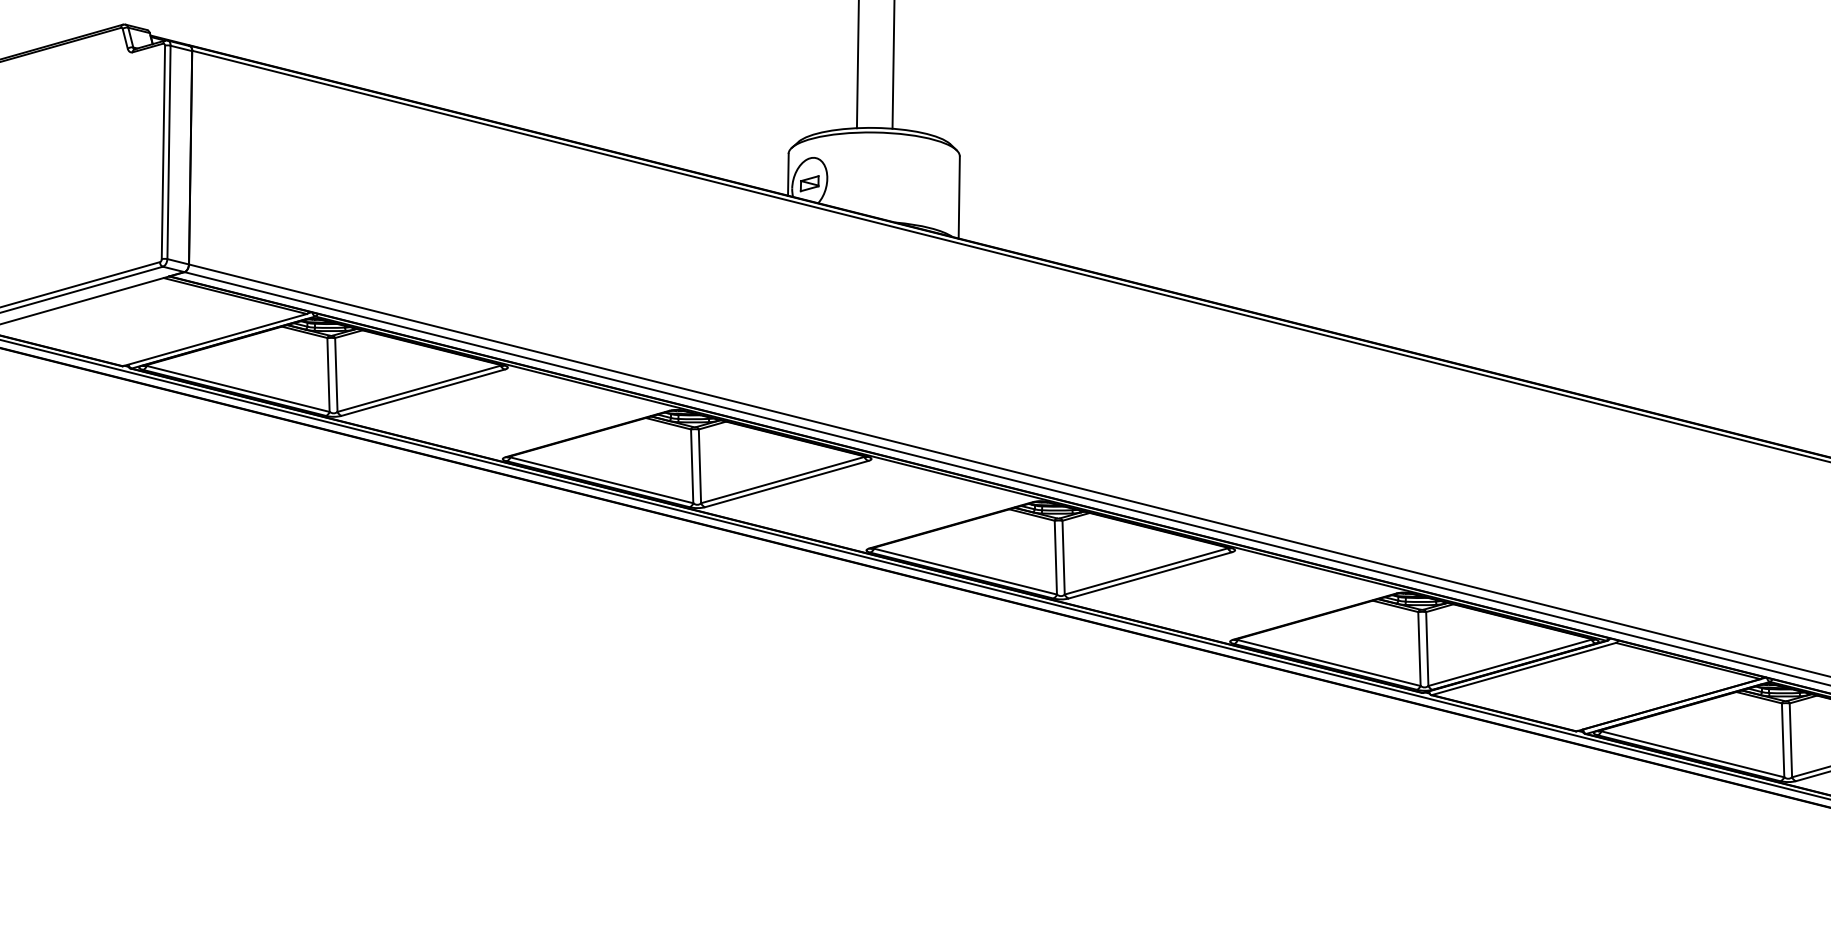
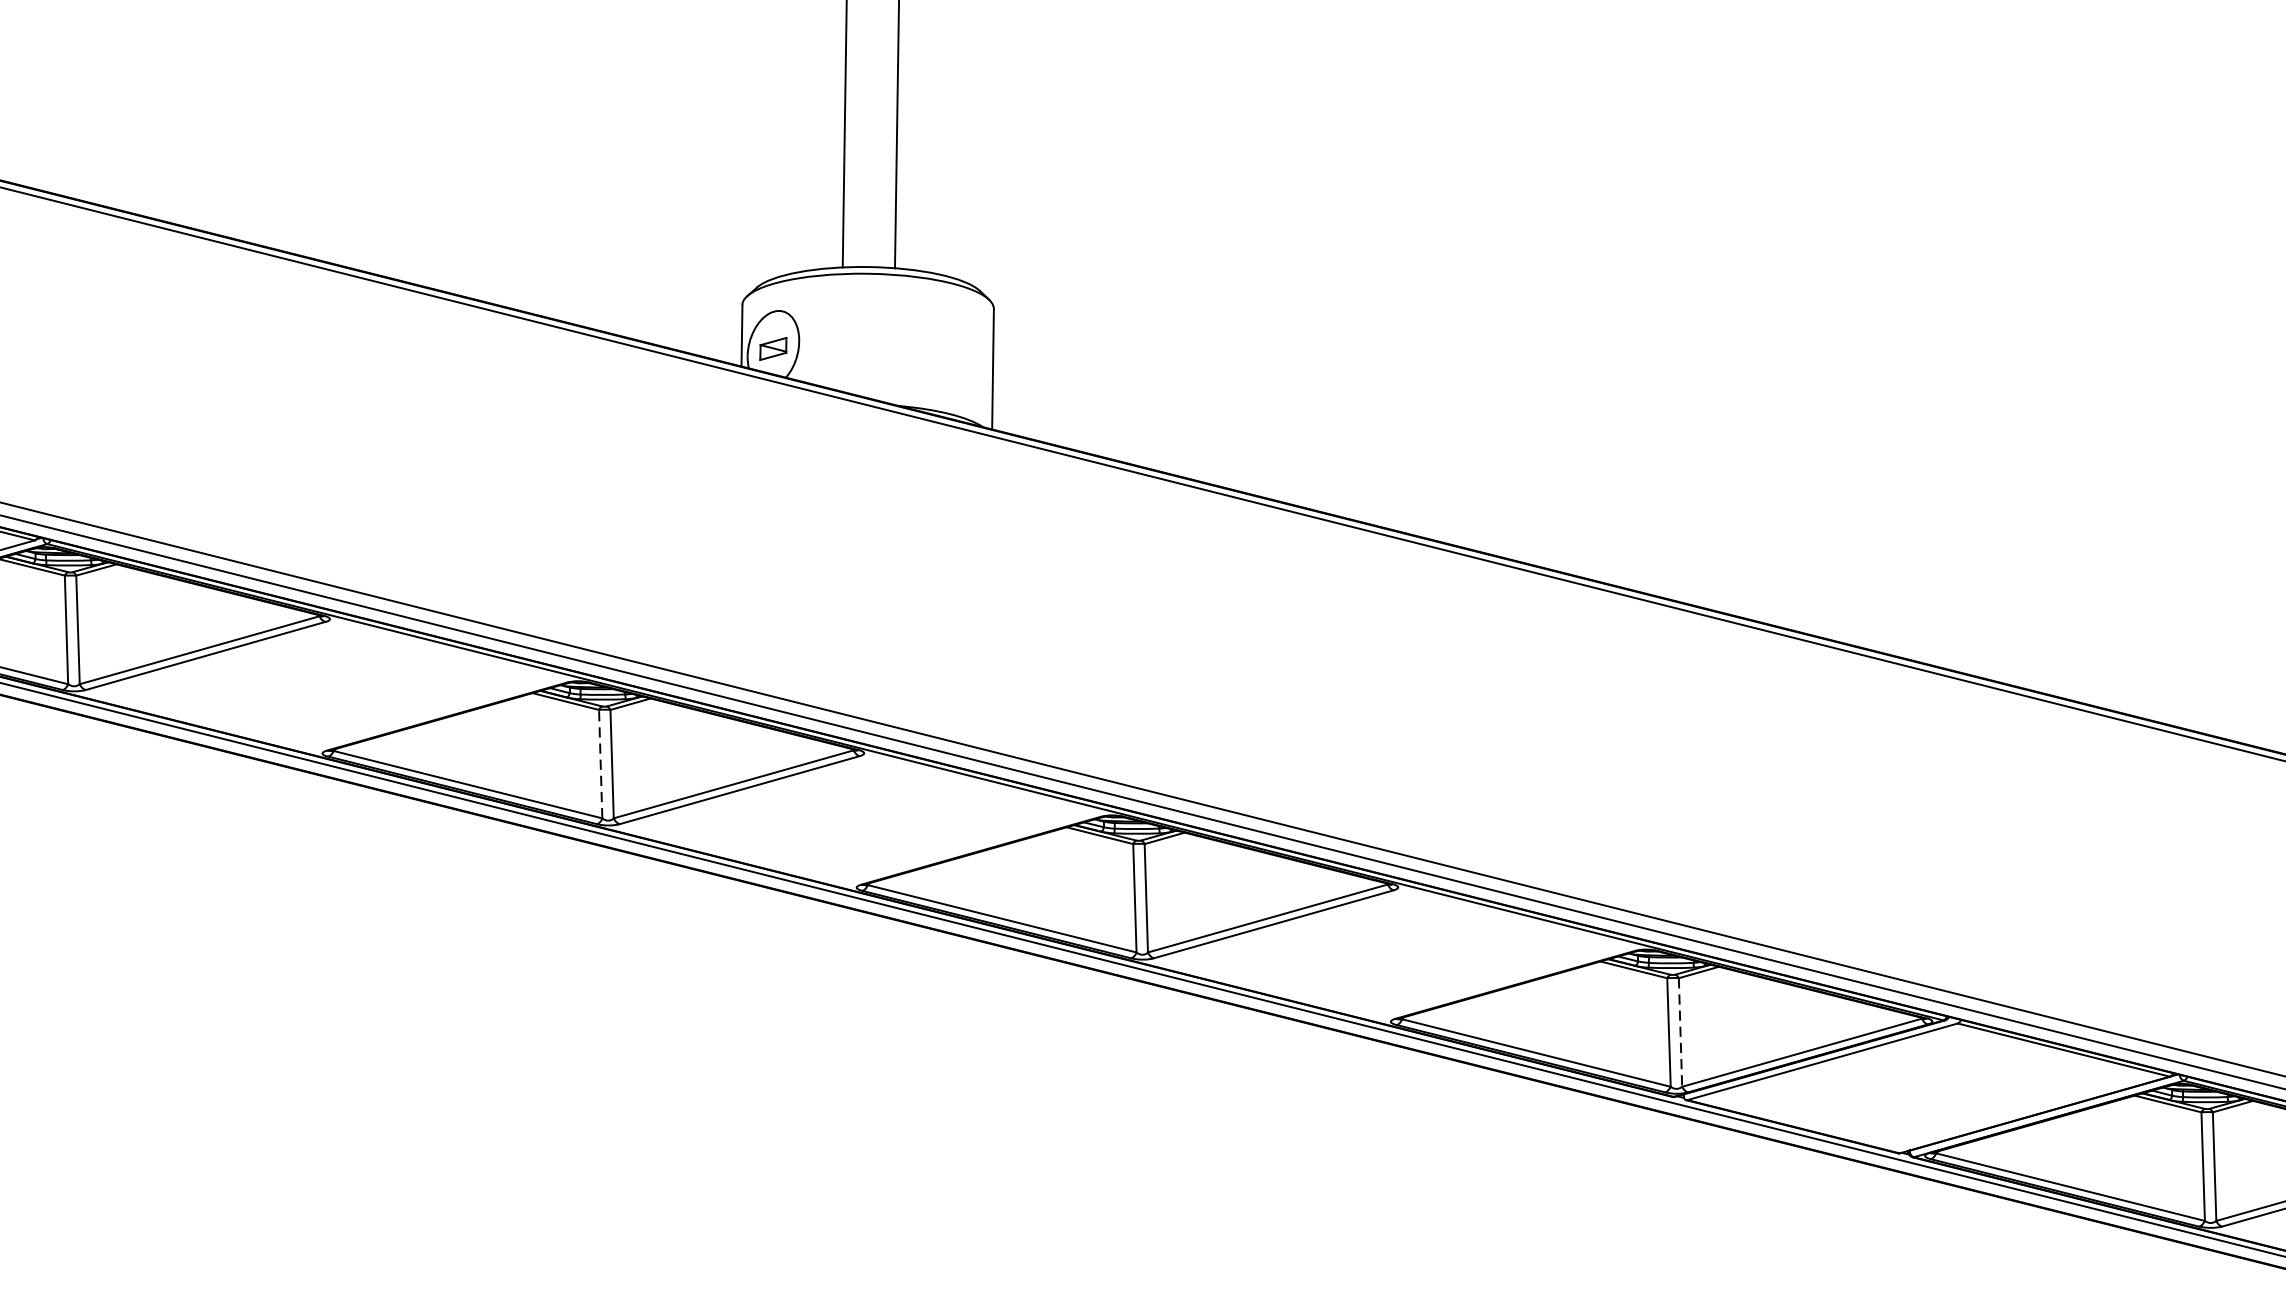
line: (692, 466) -> (601, 764), solid -> dashed
line: (1427, 649) -> (1680, 1033), solid -> dashed

